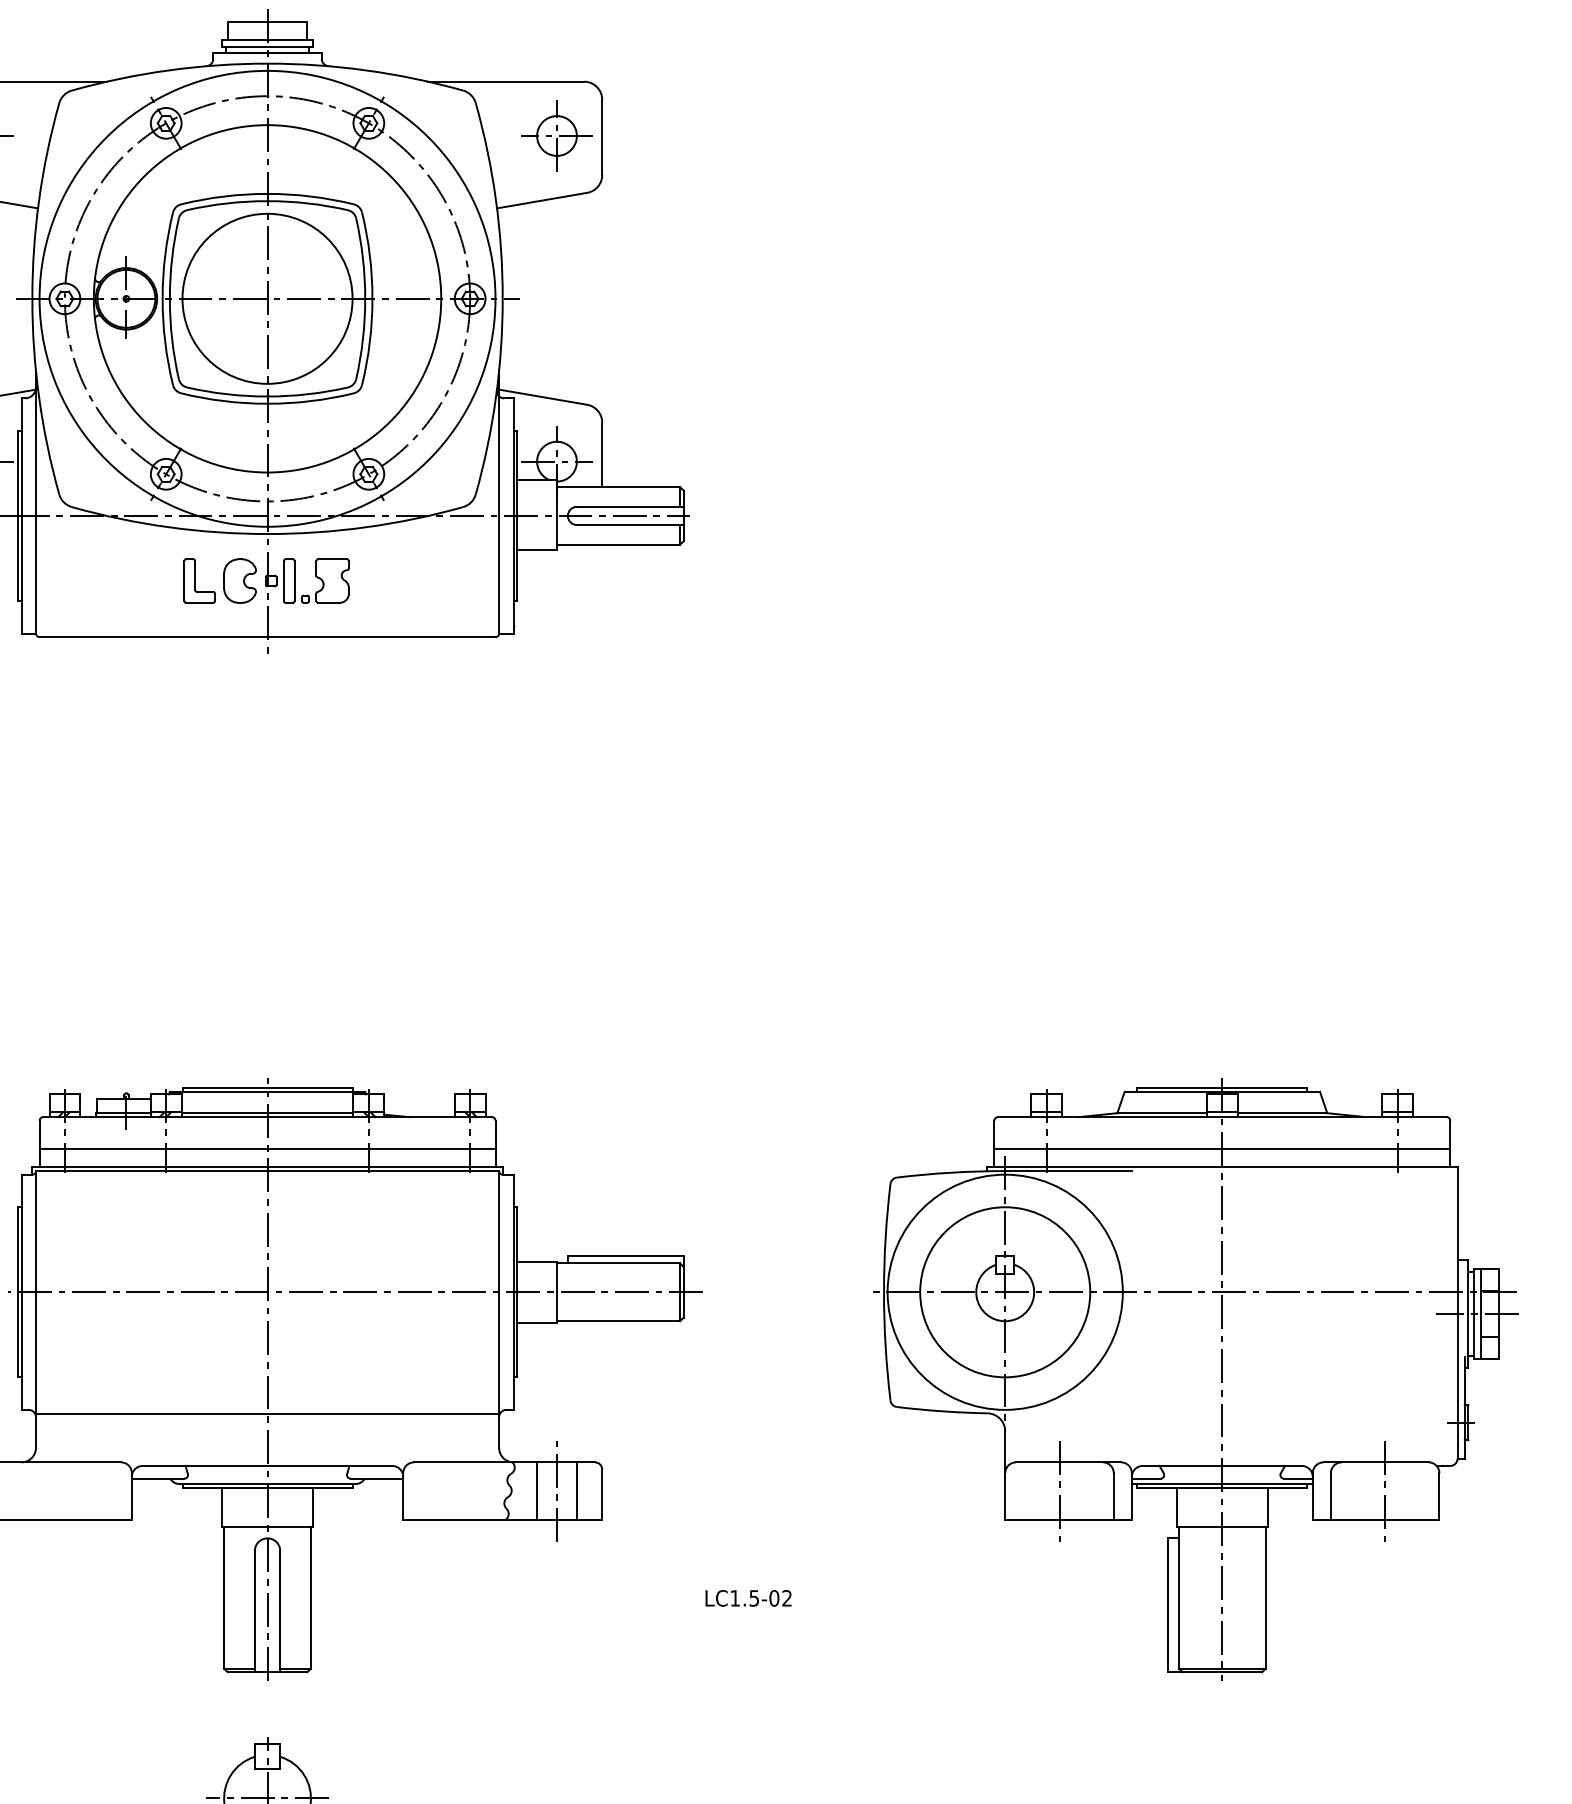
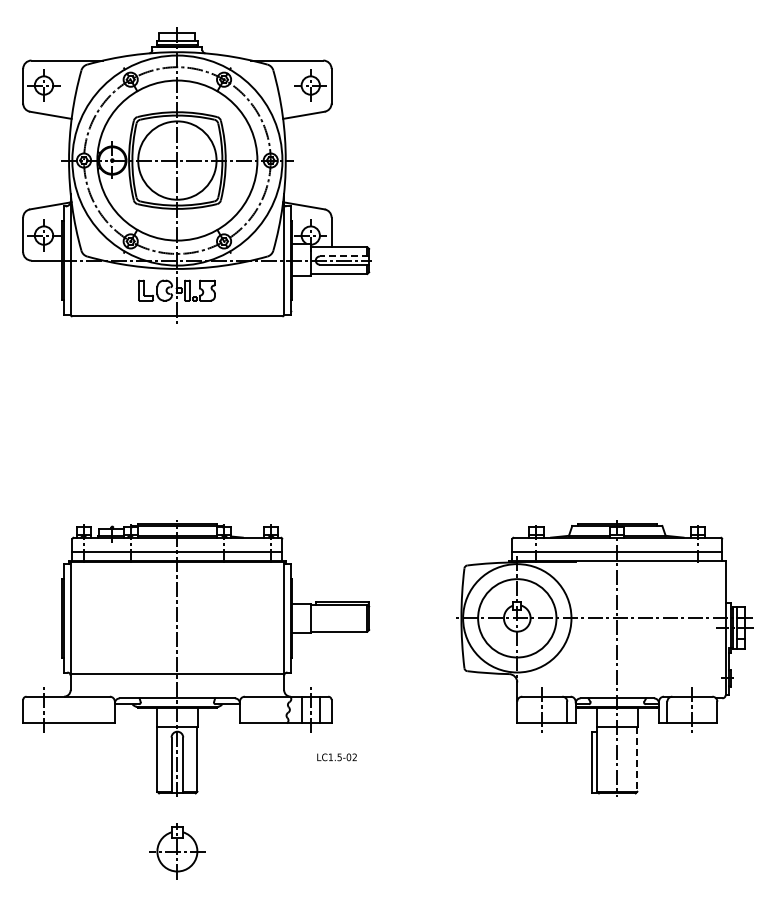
line: (630, 507) -> (344, 256), solid -> dashed
line: (354, 1292) -> (217, 618), removed
text: (747, 1598) -> (336, 757), moved
line: (1266, 1598) -> (637, 759), solid -> dashed

